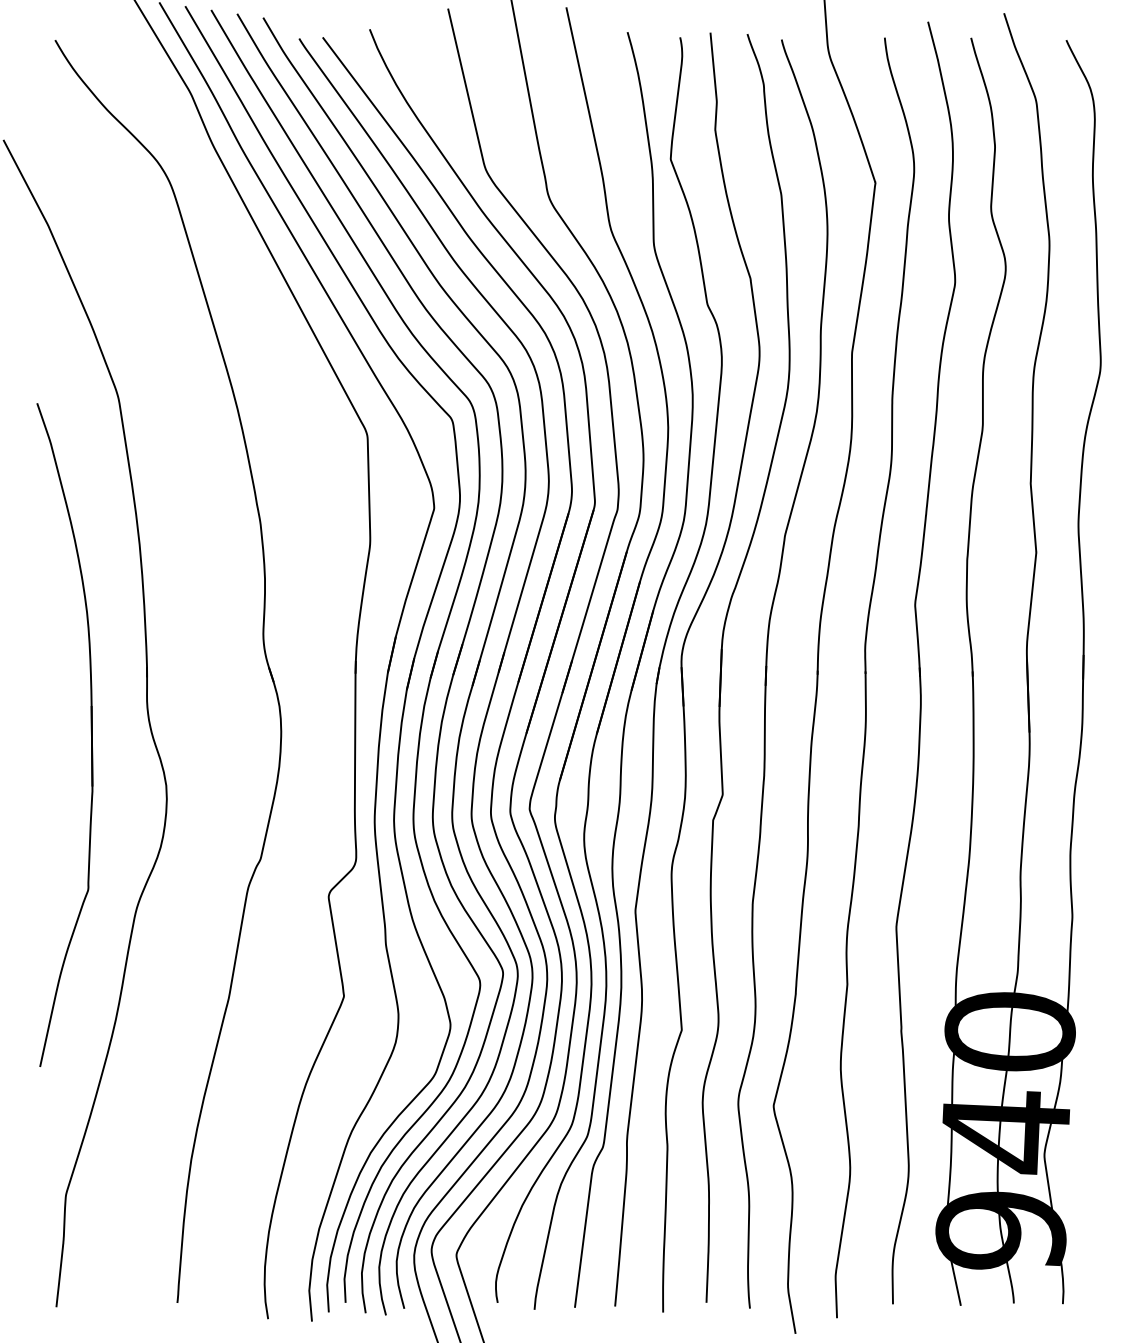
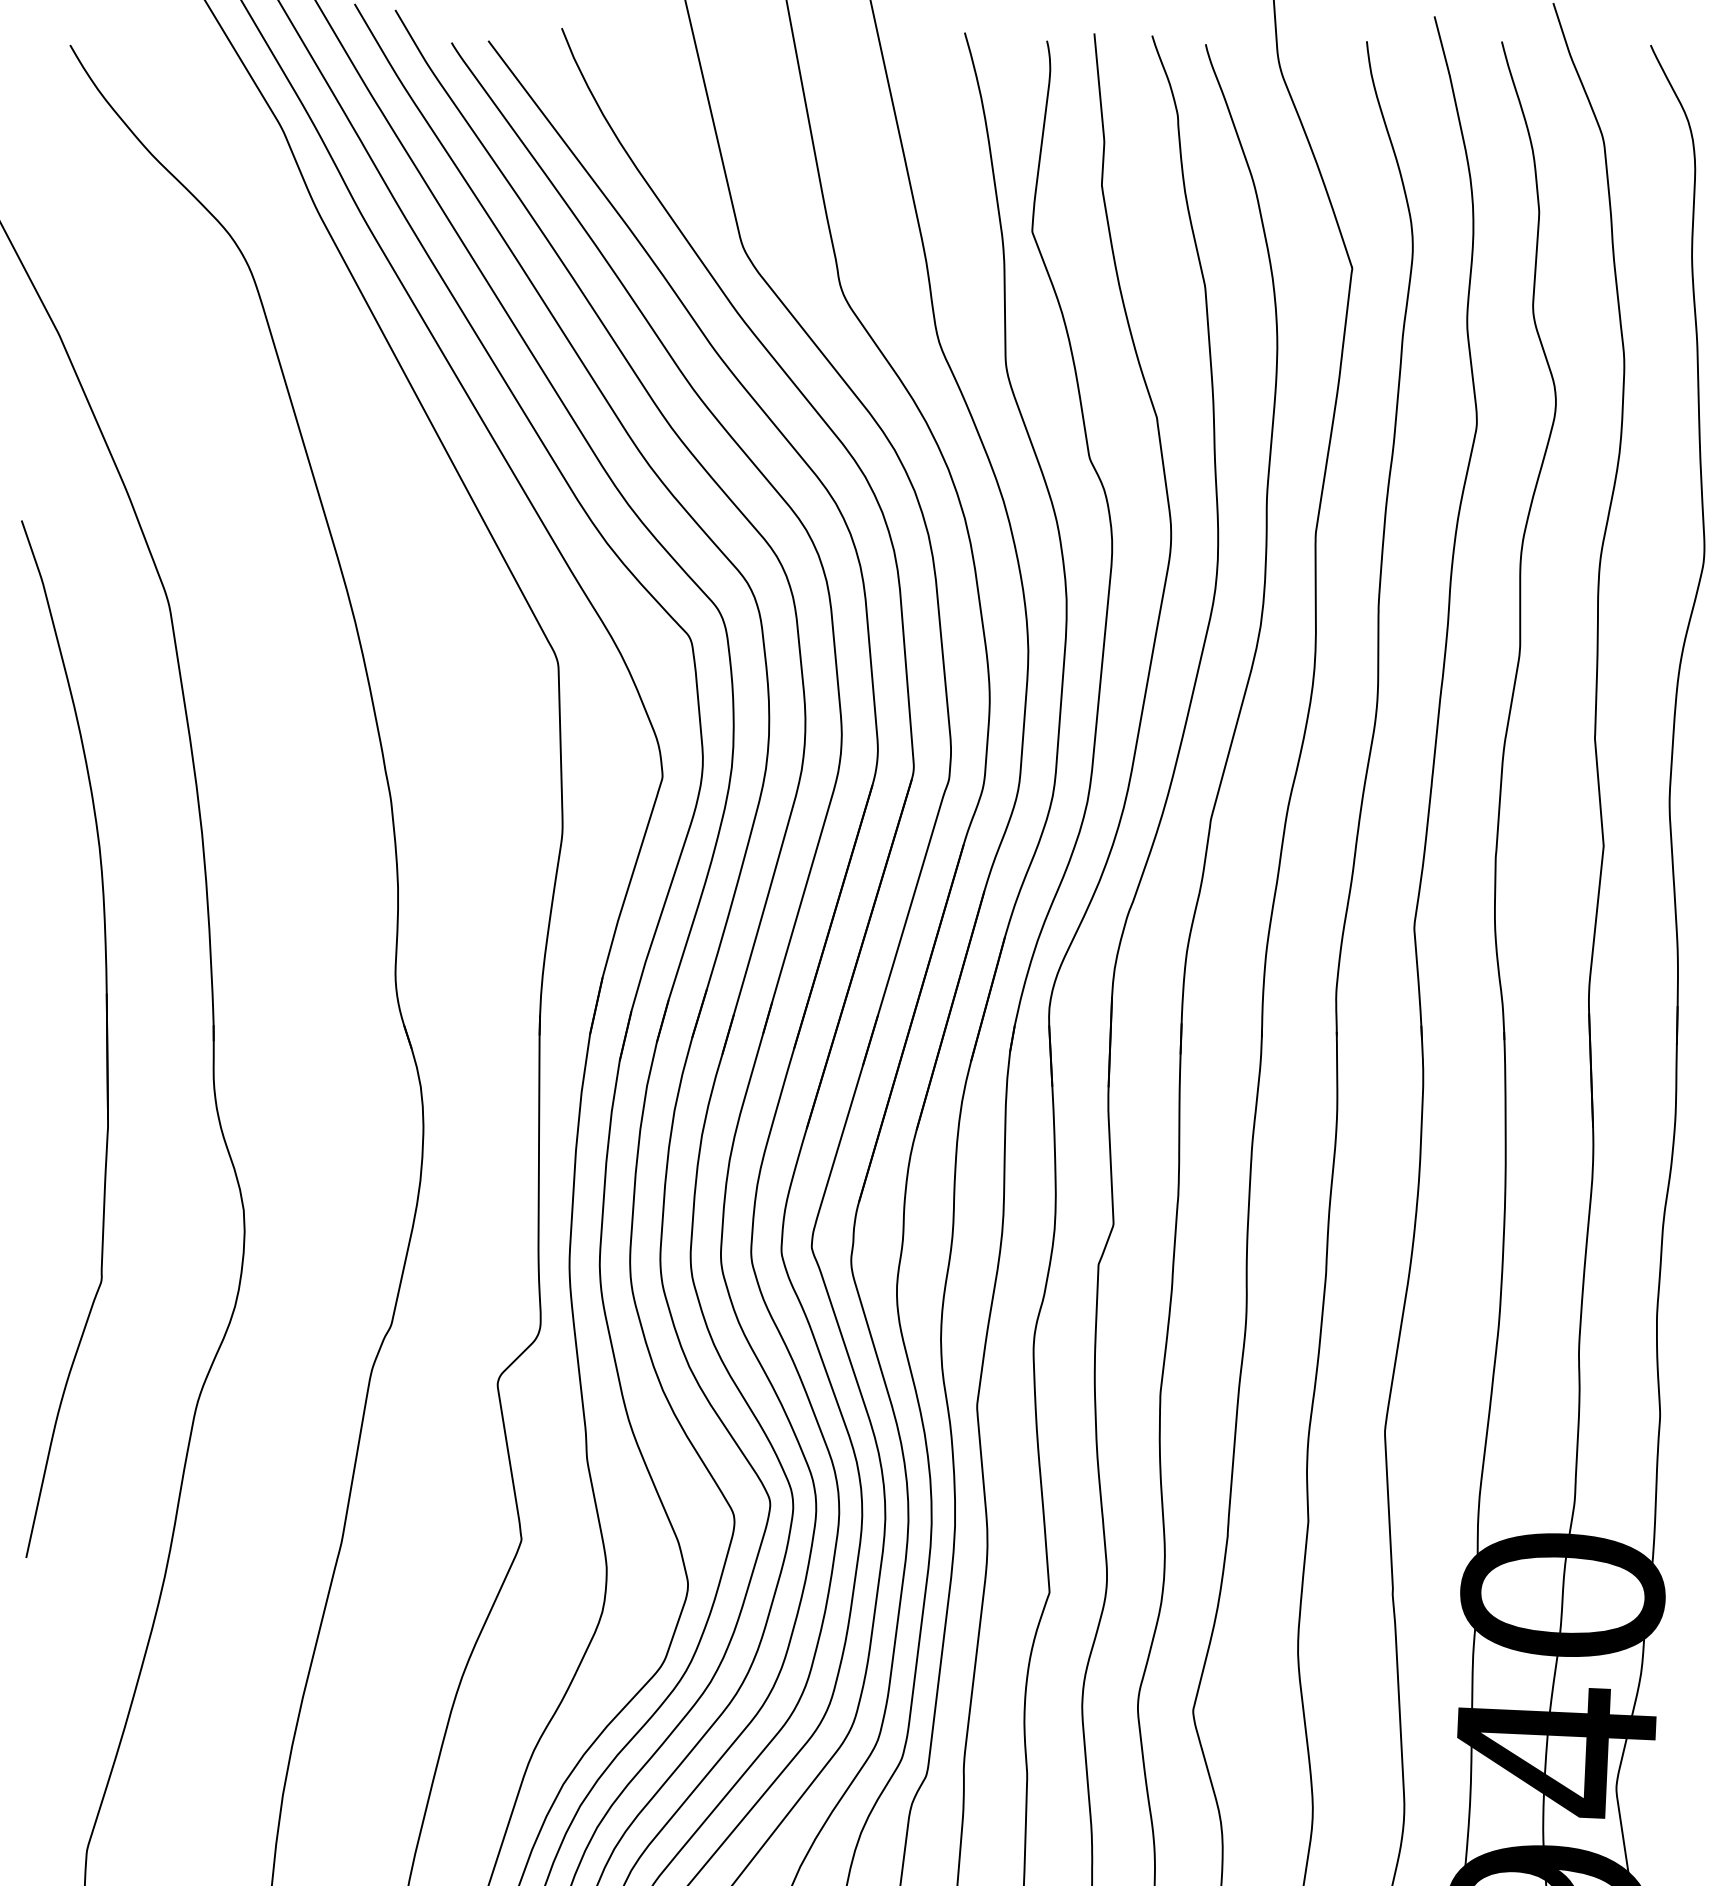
part: (90, 730) -> (104, 1032), moved

